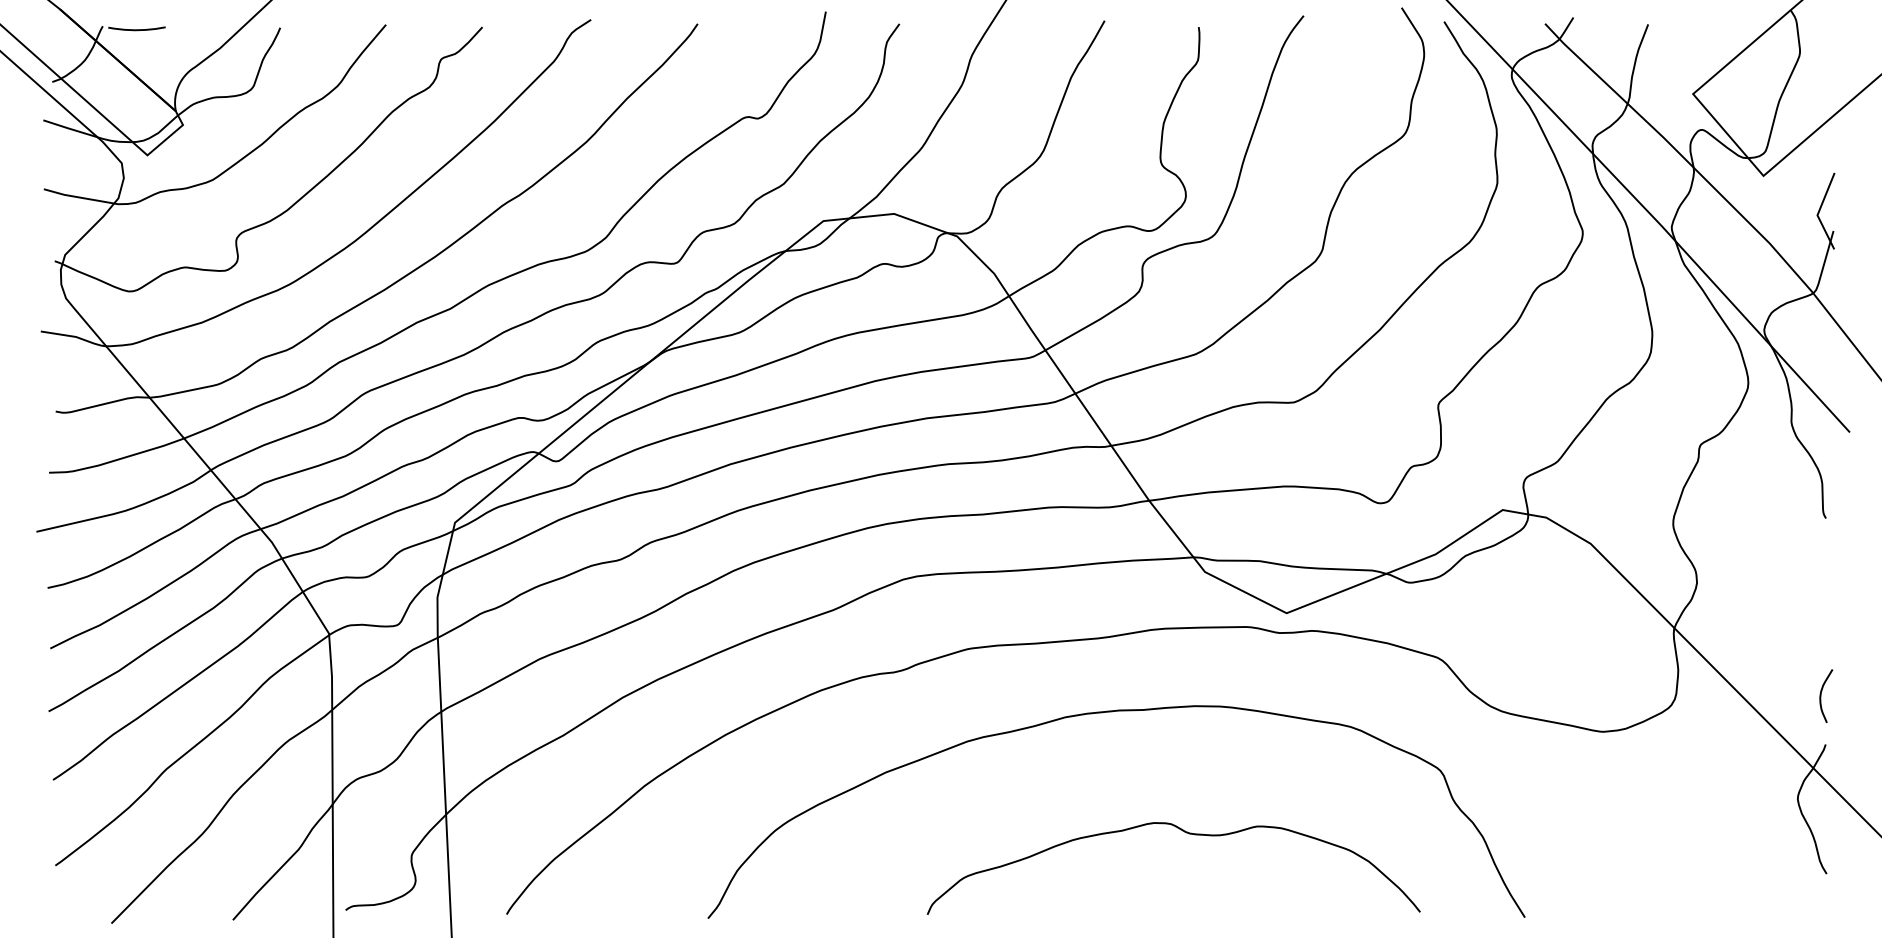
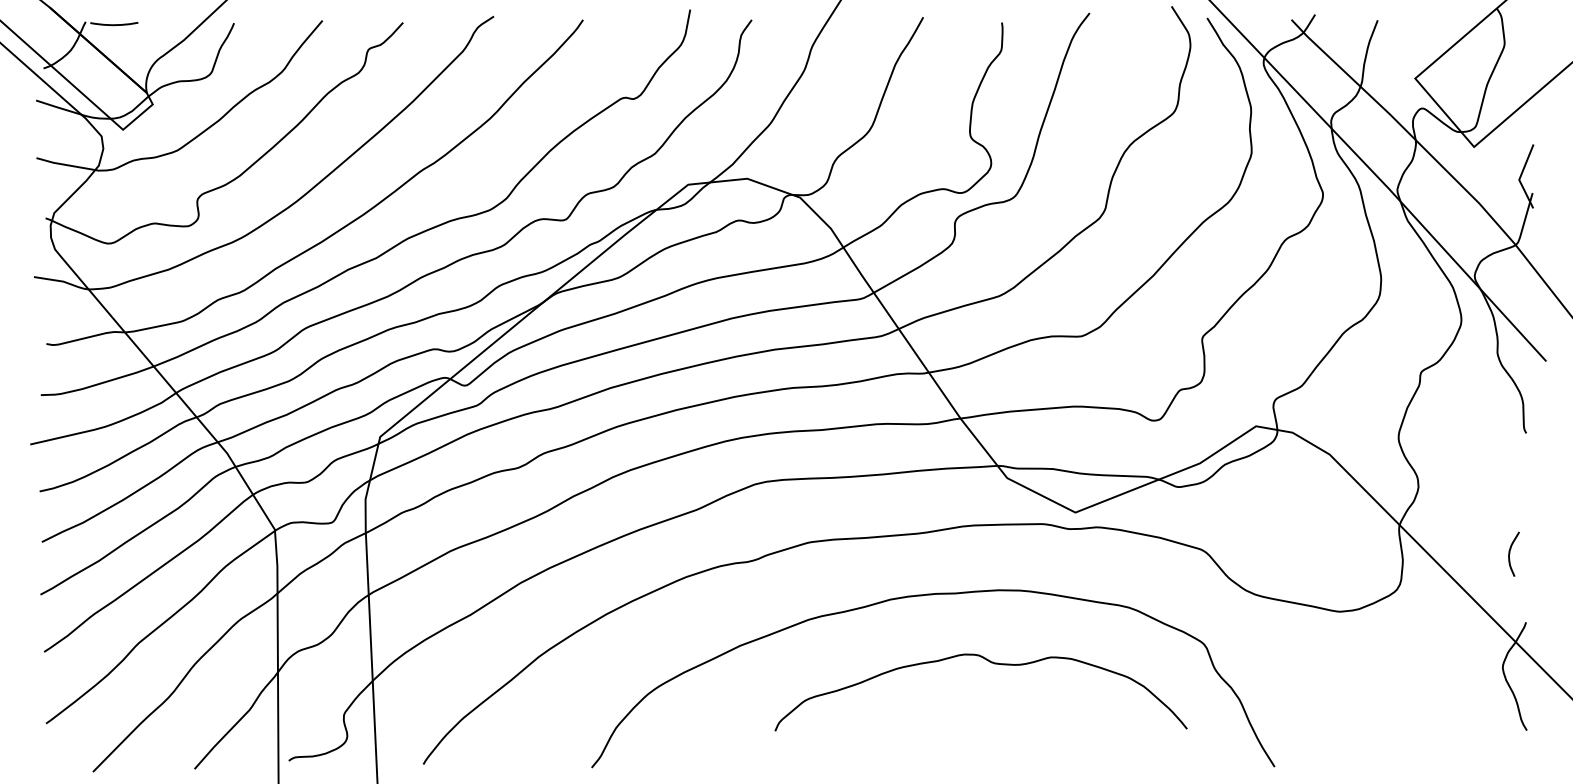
curve: (1821, 695) -> (1510, 553), moved
curve: (1186, 833) -> (991, 663), moved

